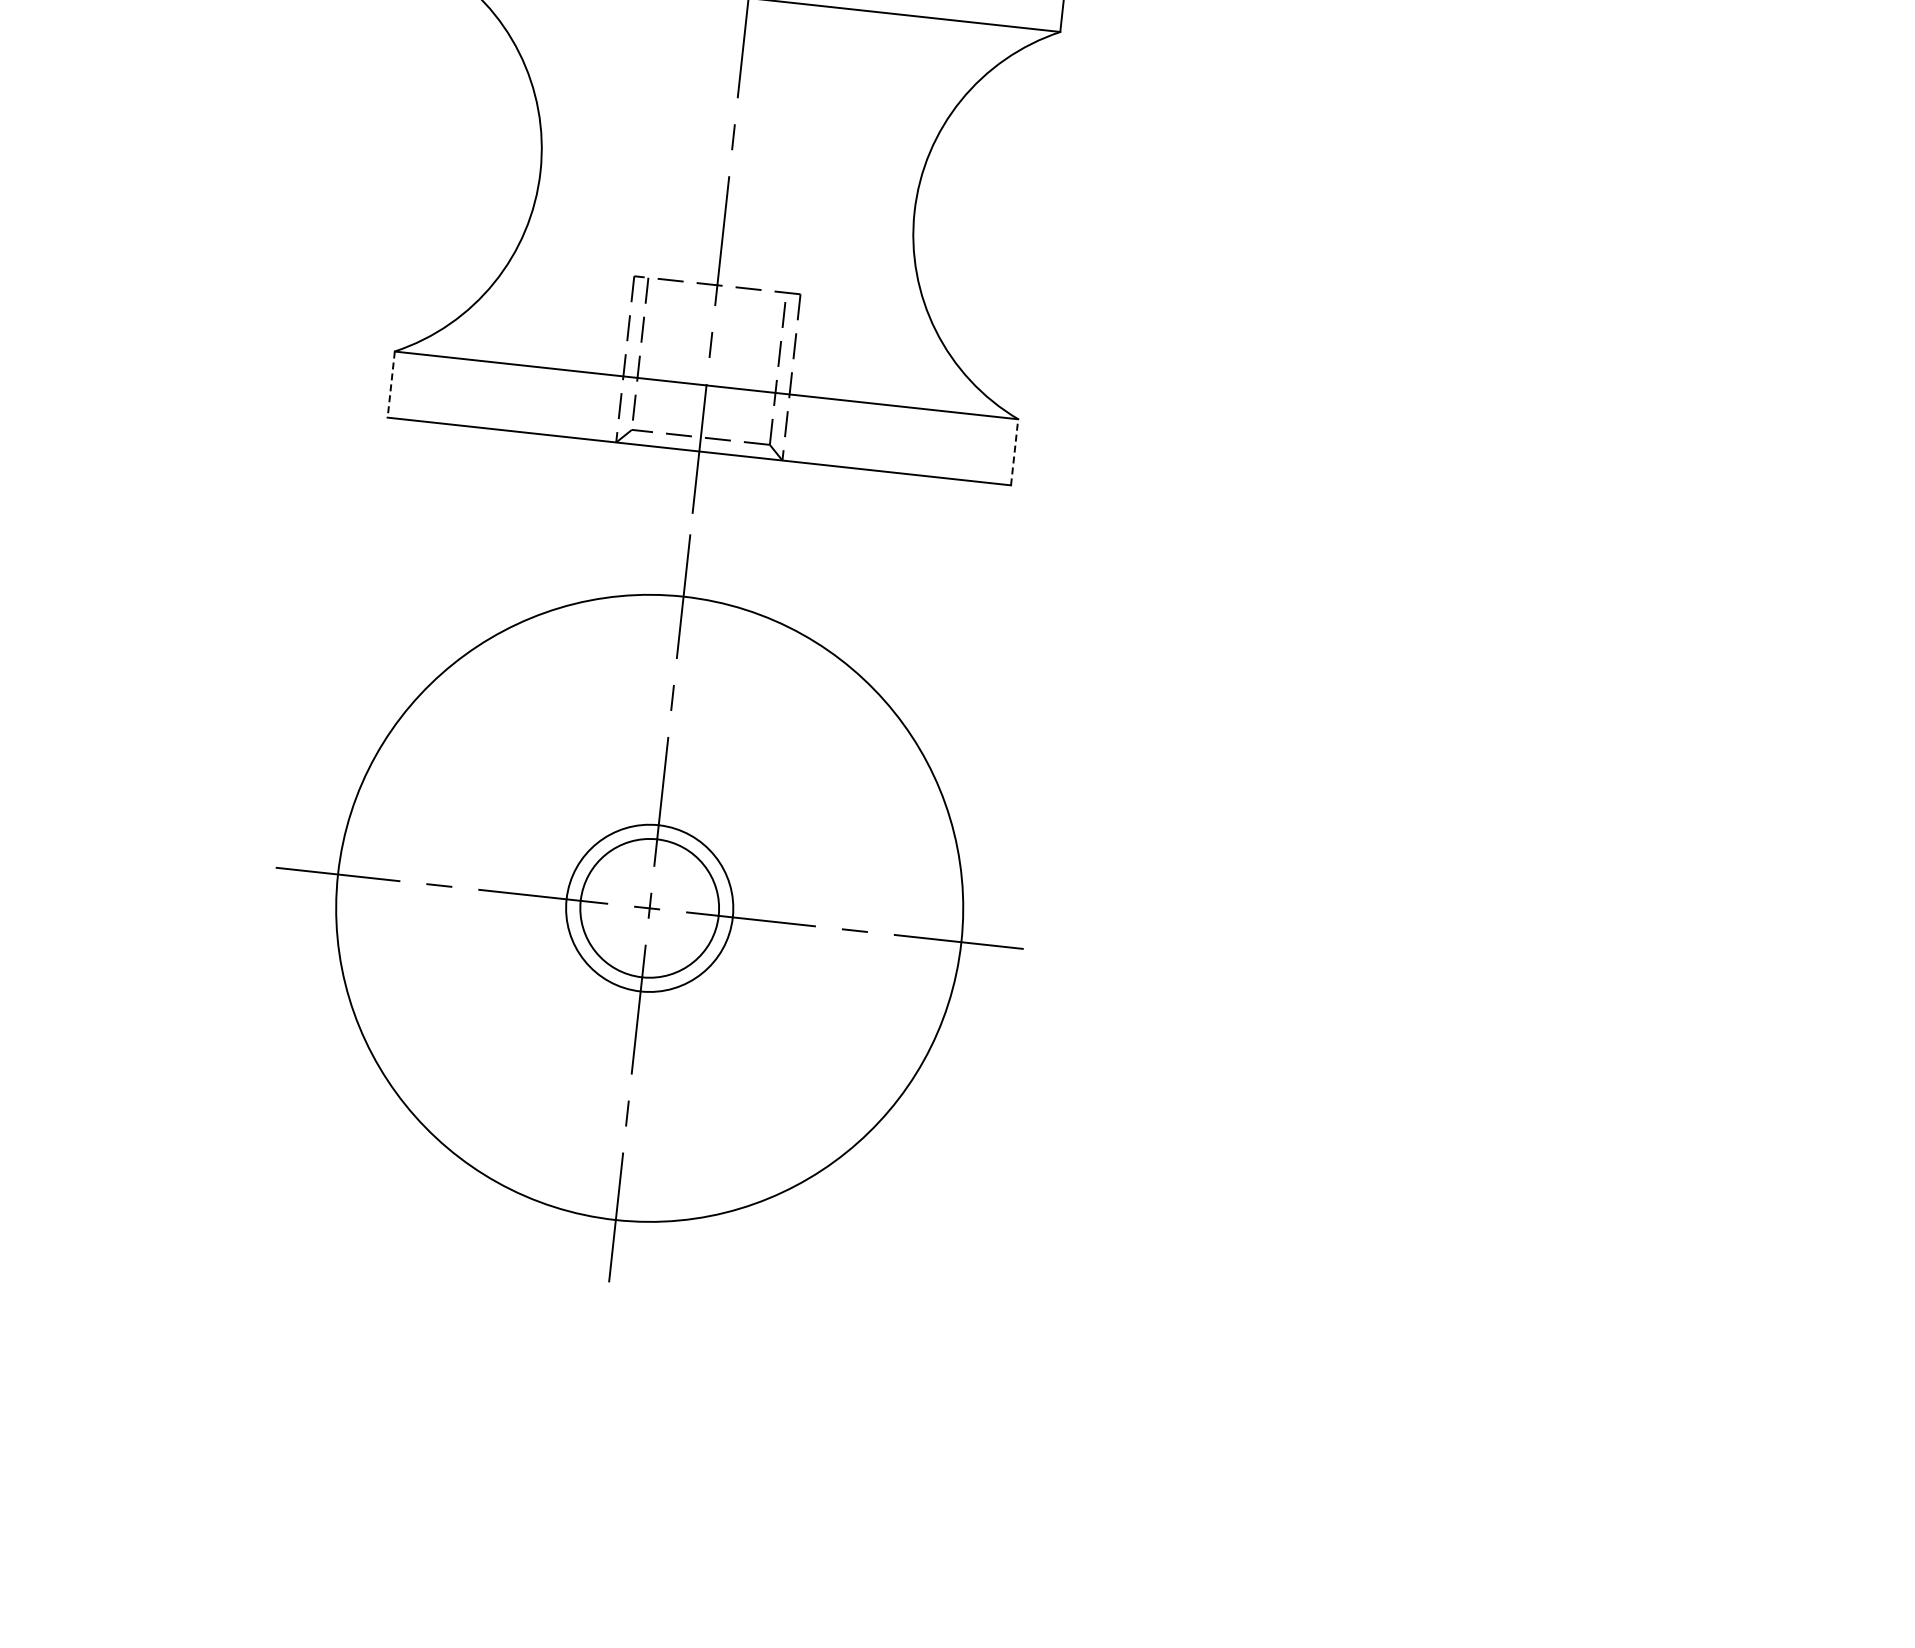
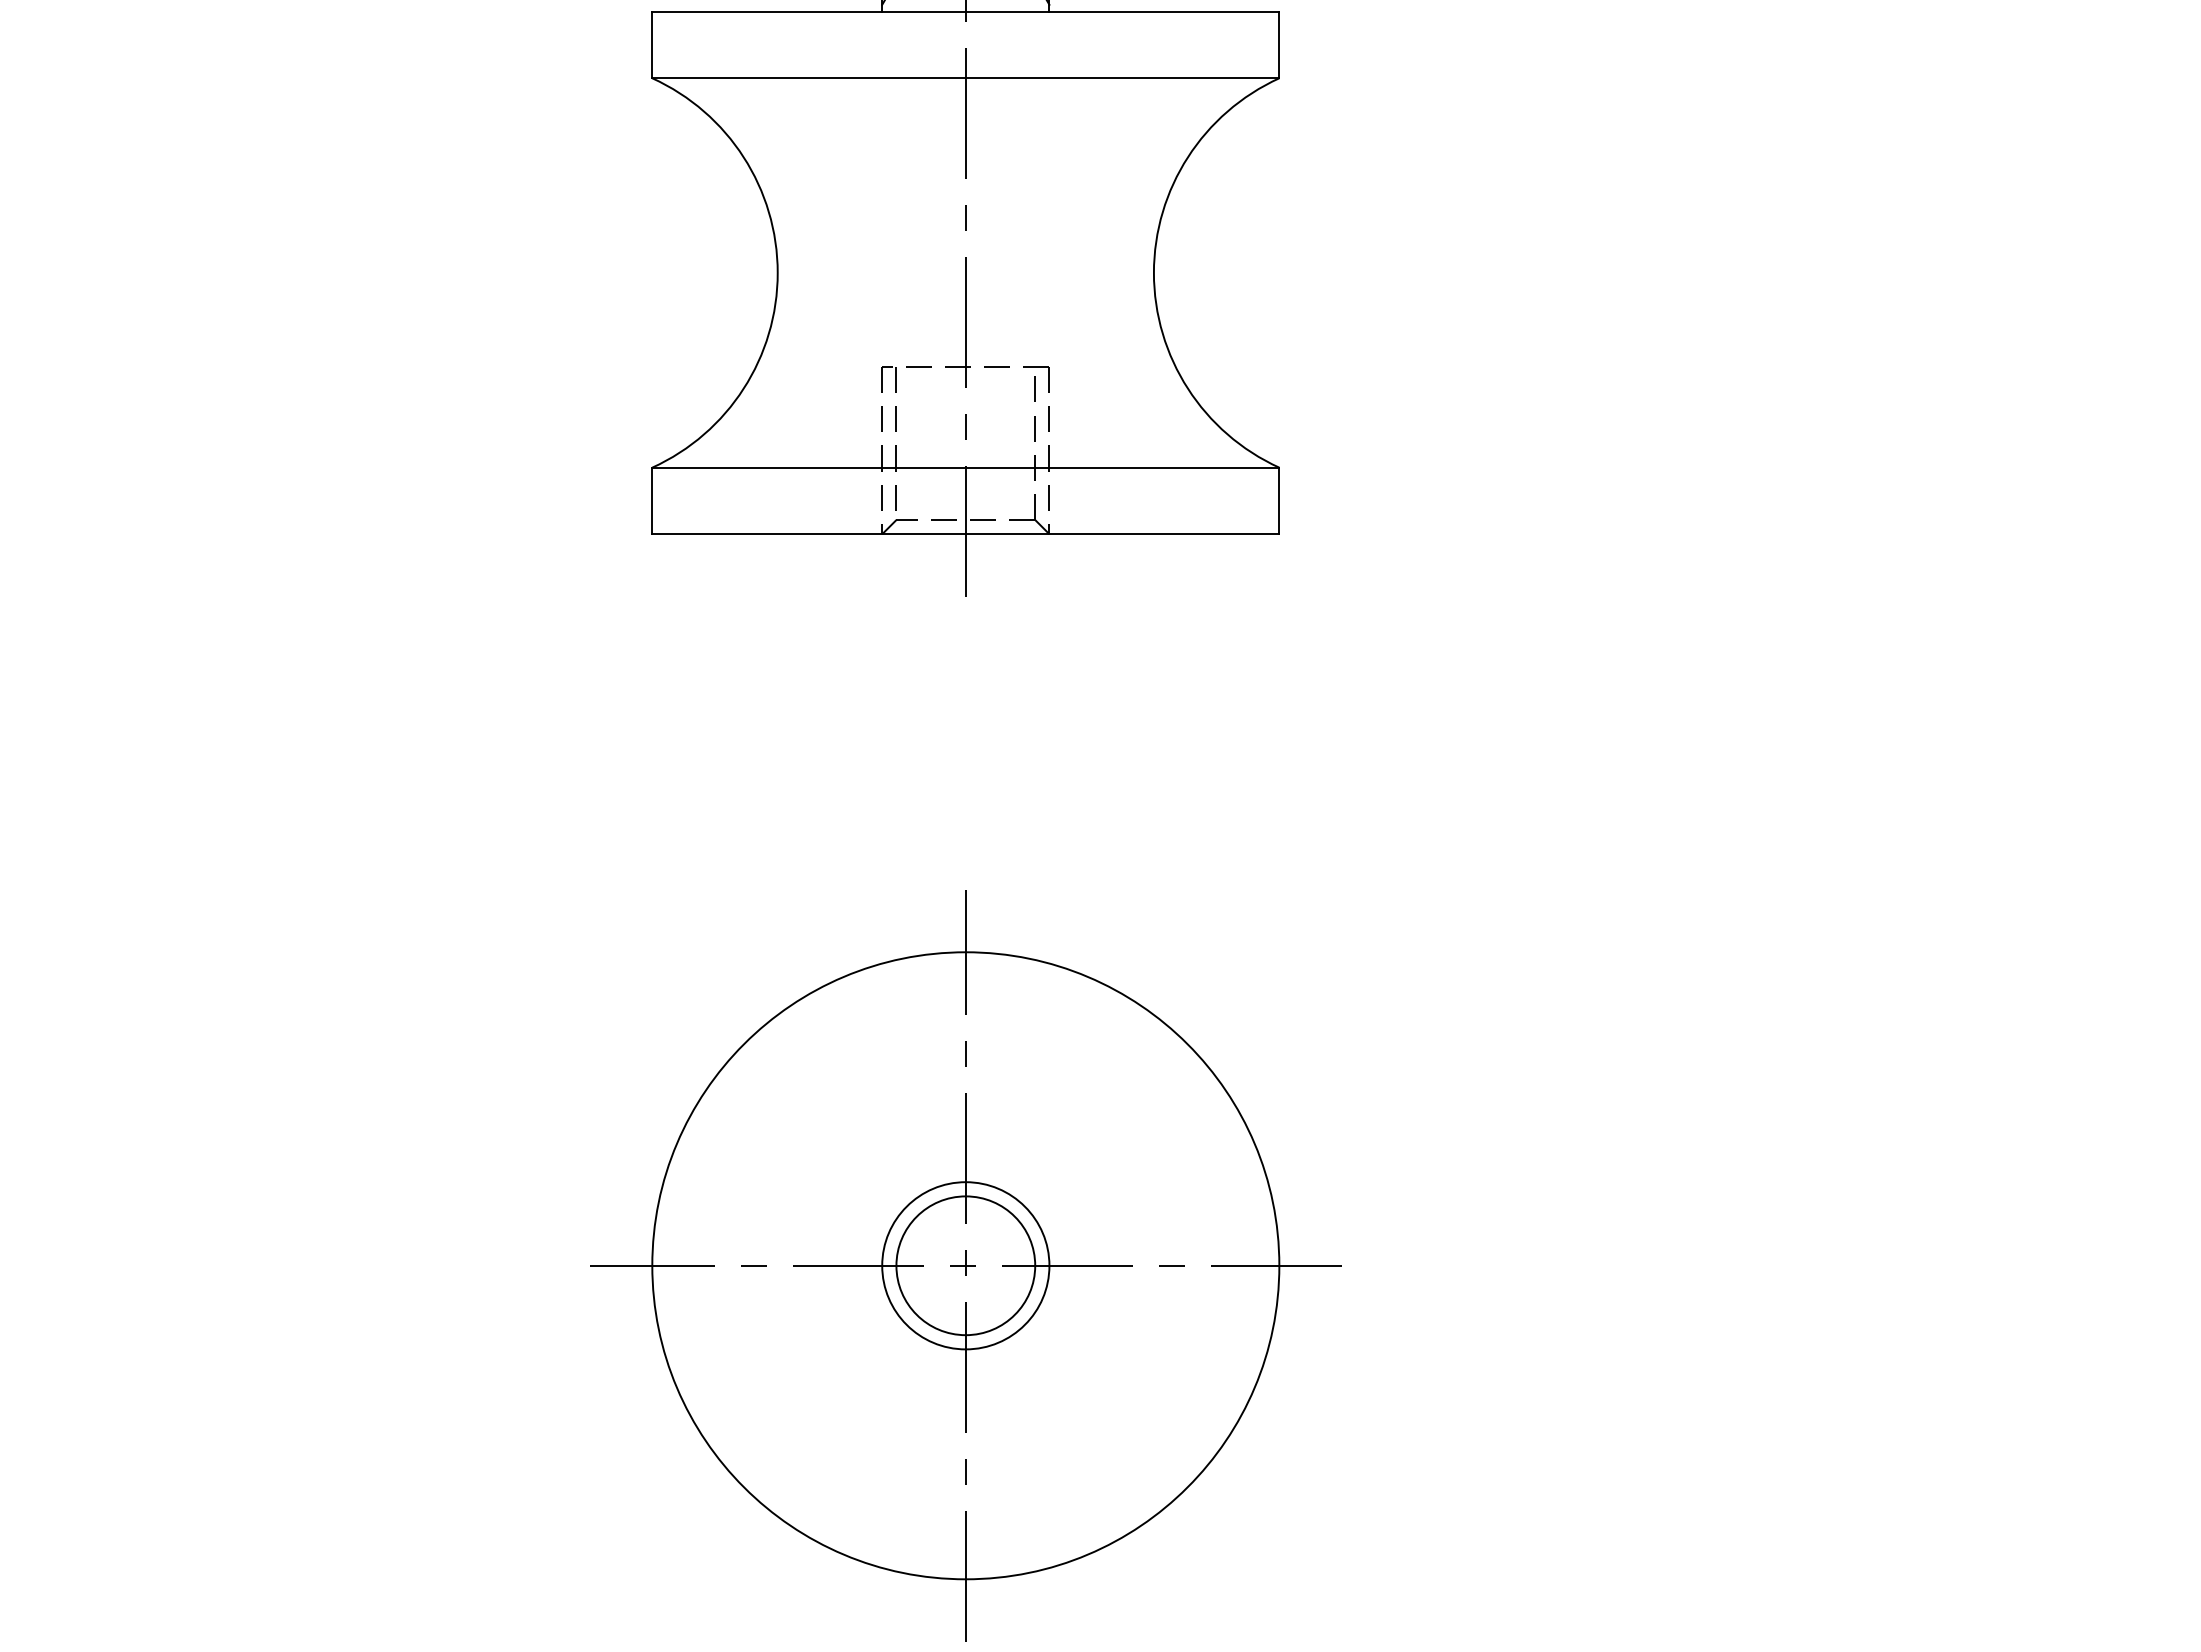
line: (391, 385) -> (652, 501), dashed -> solid
line: (1014, 451) -> (1279, 500), dashed -> solid
part: (649, 908) -> (965, 1265), moved

